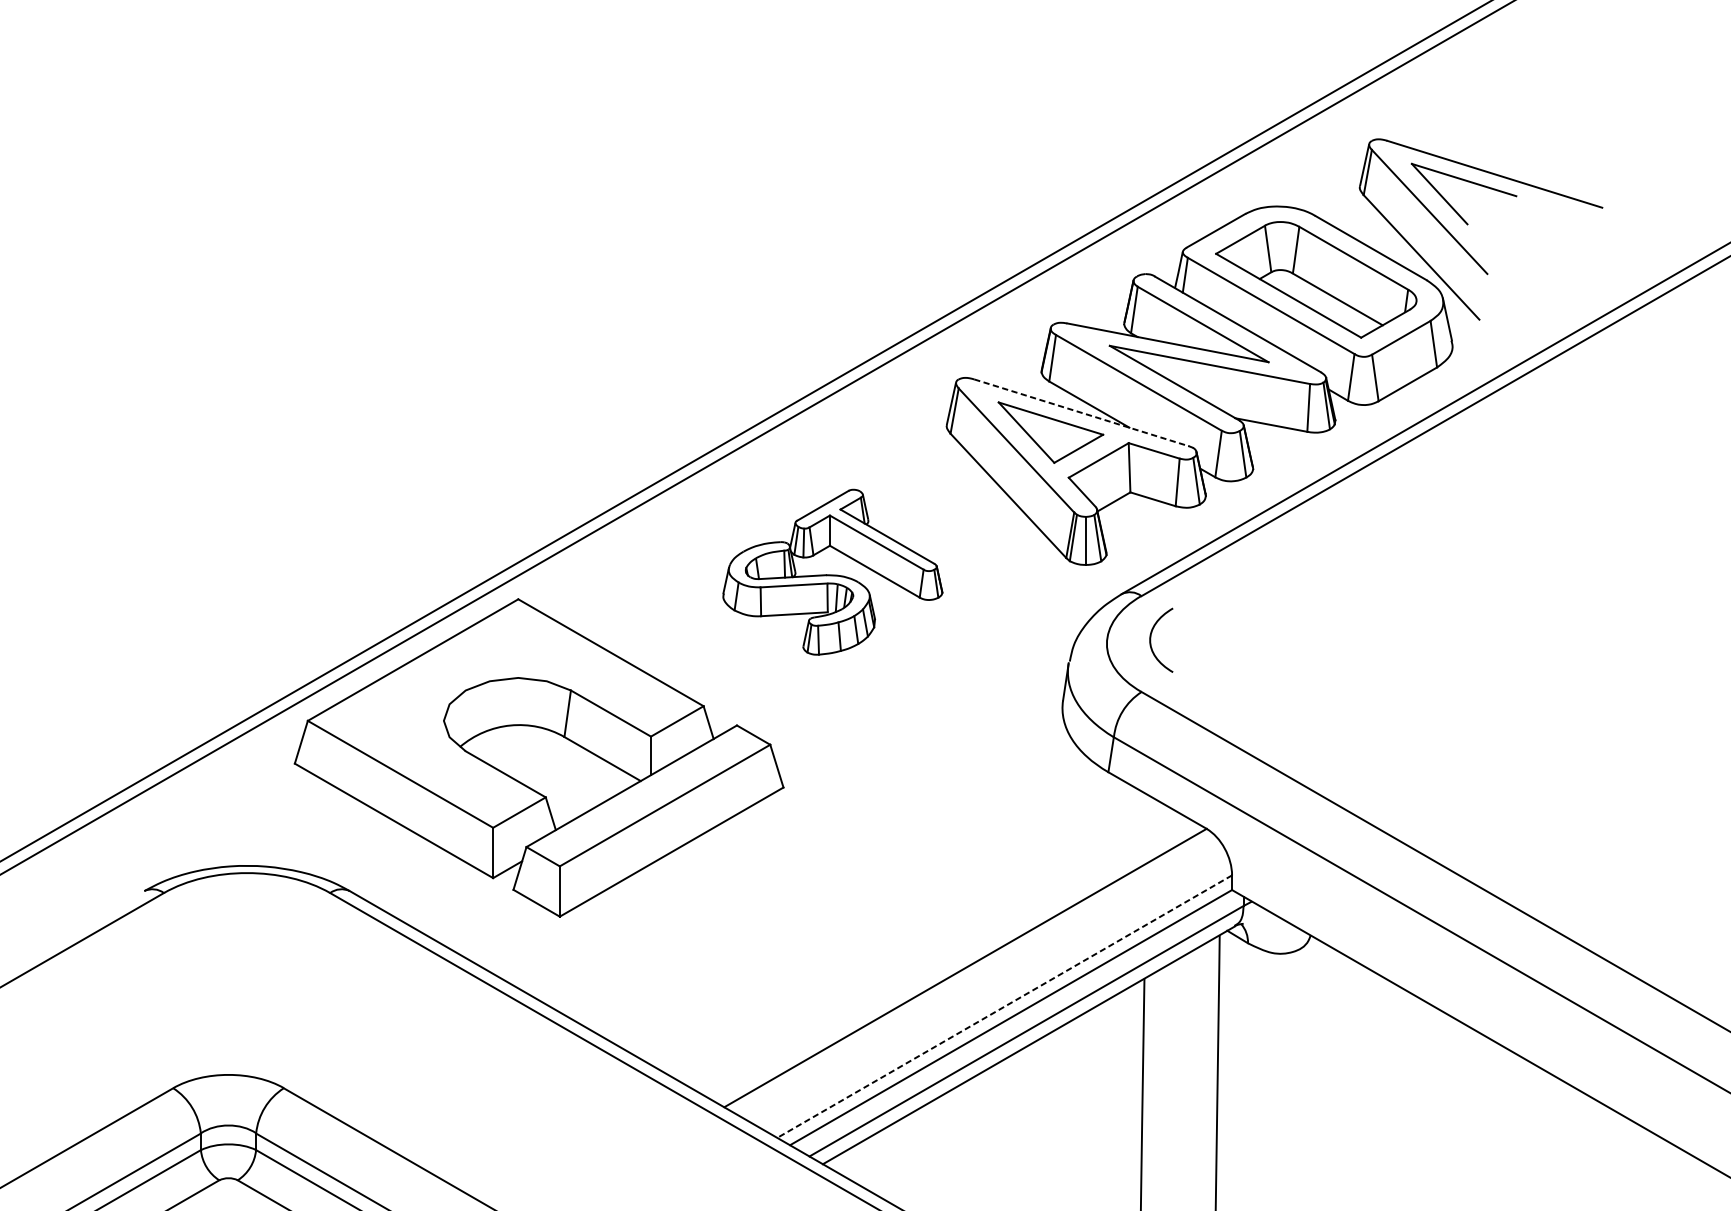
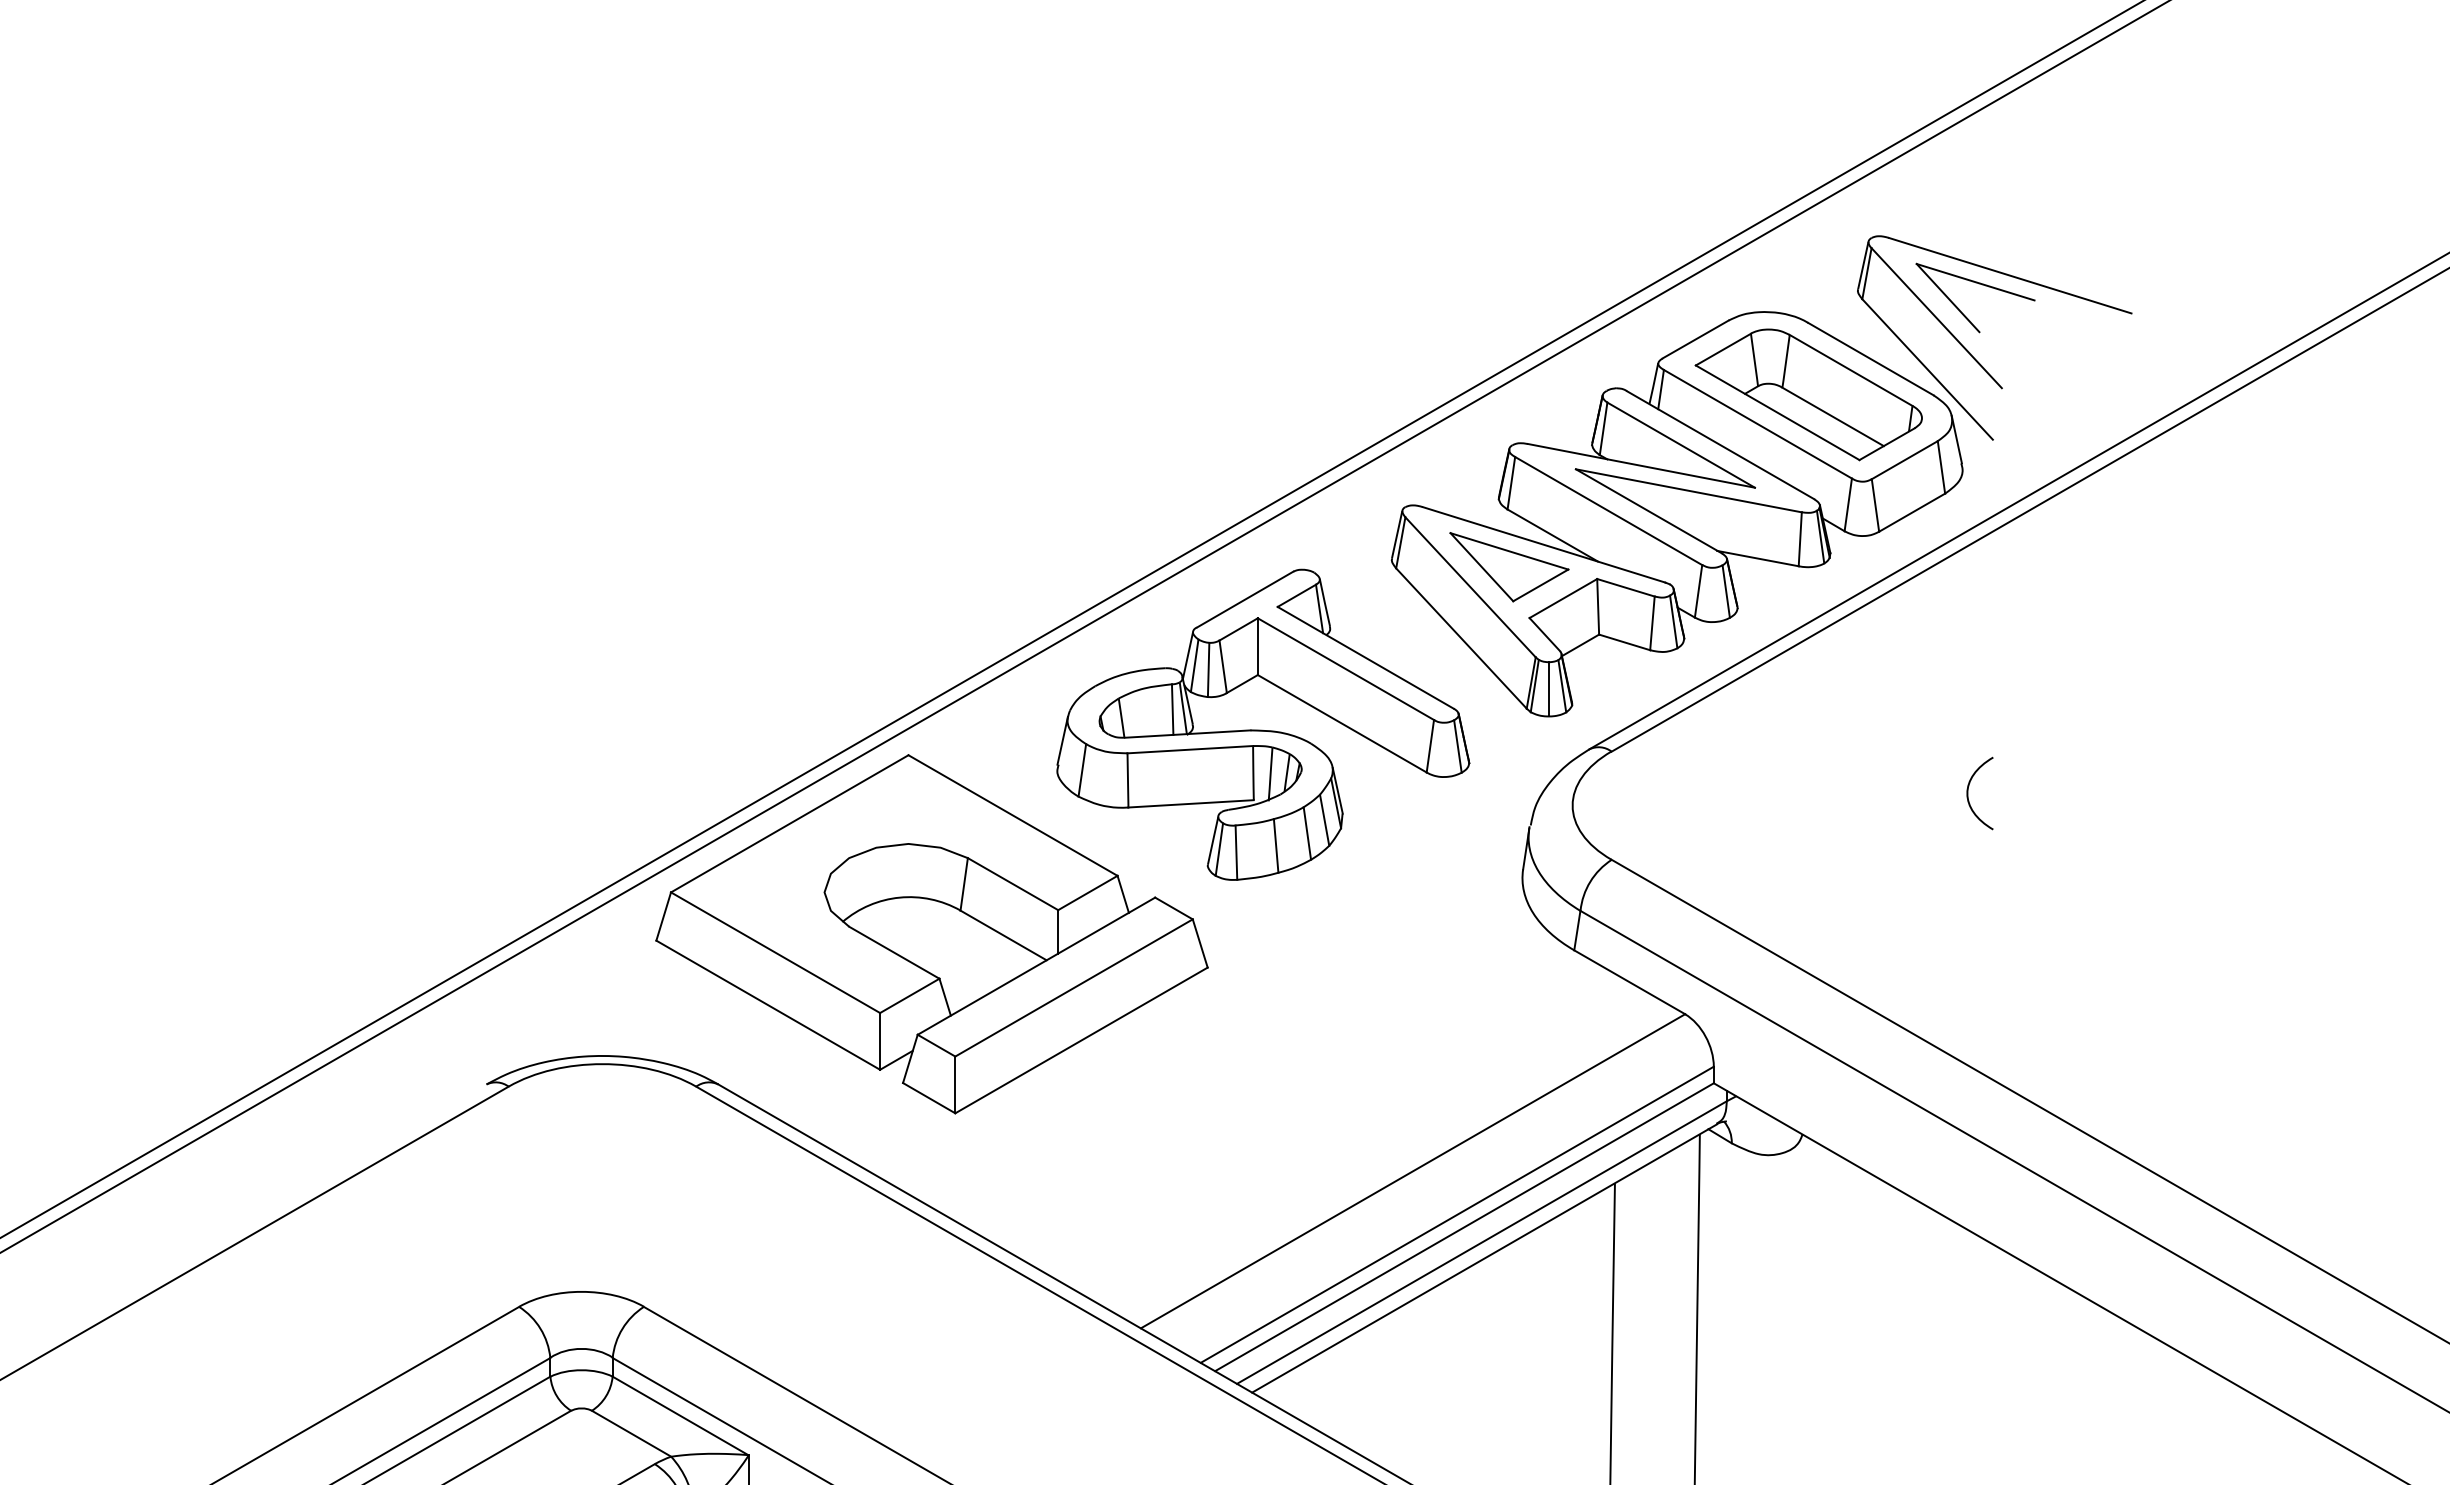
line: (1082, 412) -> (1544, 544), dashed -> solid
part: (832, 572) -> (1263, 724), size x1.67
curve: (1151, 640) -> (1968, 793), moved
line: (1004, 1007) -> (1456, 1215), dashed -> solid

